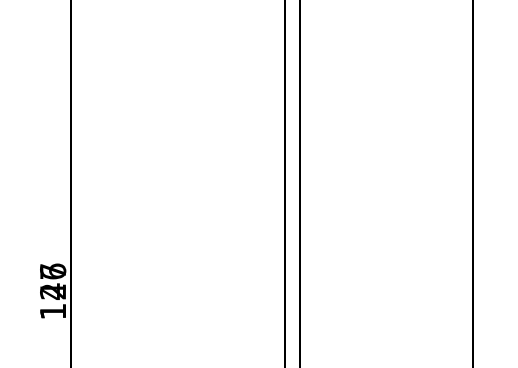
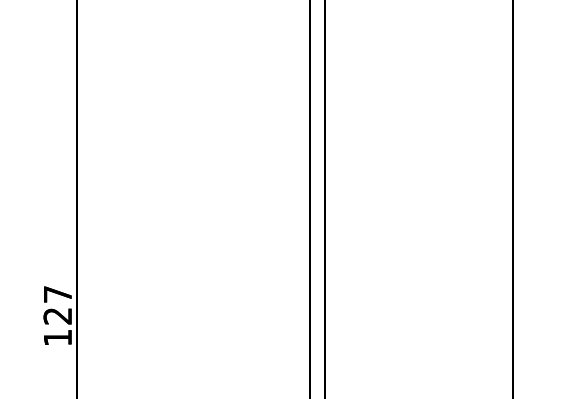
text: (53, 281) -> (58, 305), 146 -> 127

